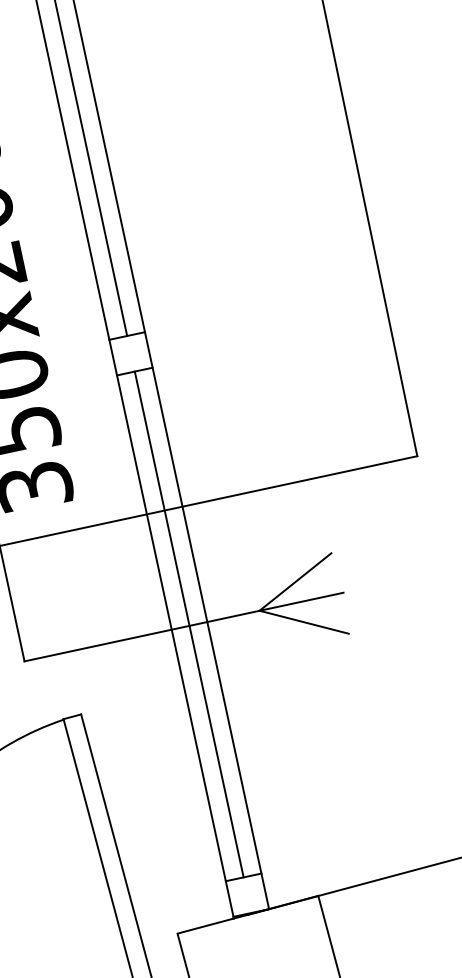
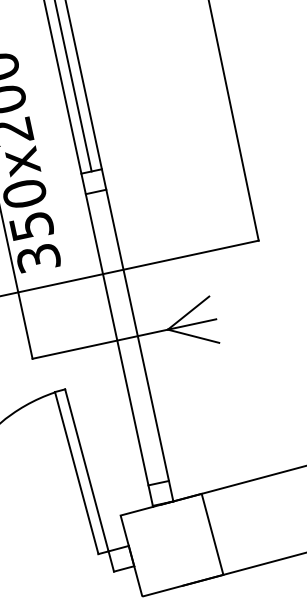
line: (189, 624) -> (127, 337), removed

